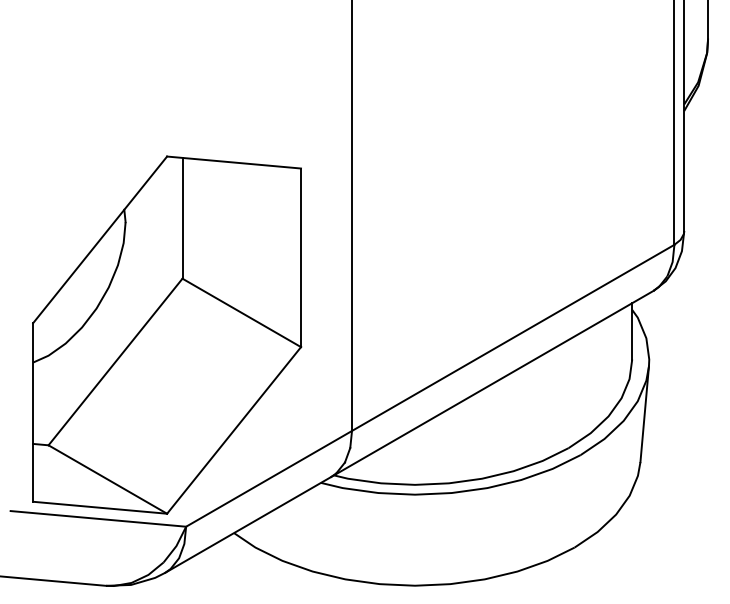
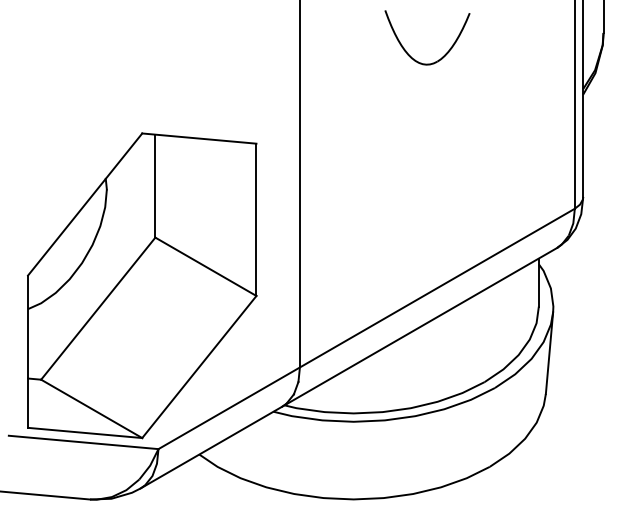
part: (521, 64) -> (444, 54), added

